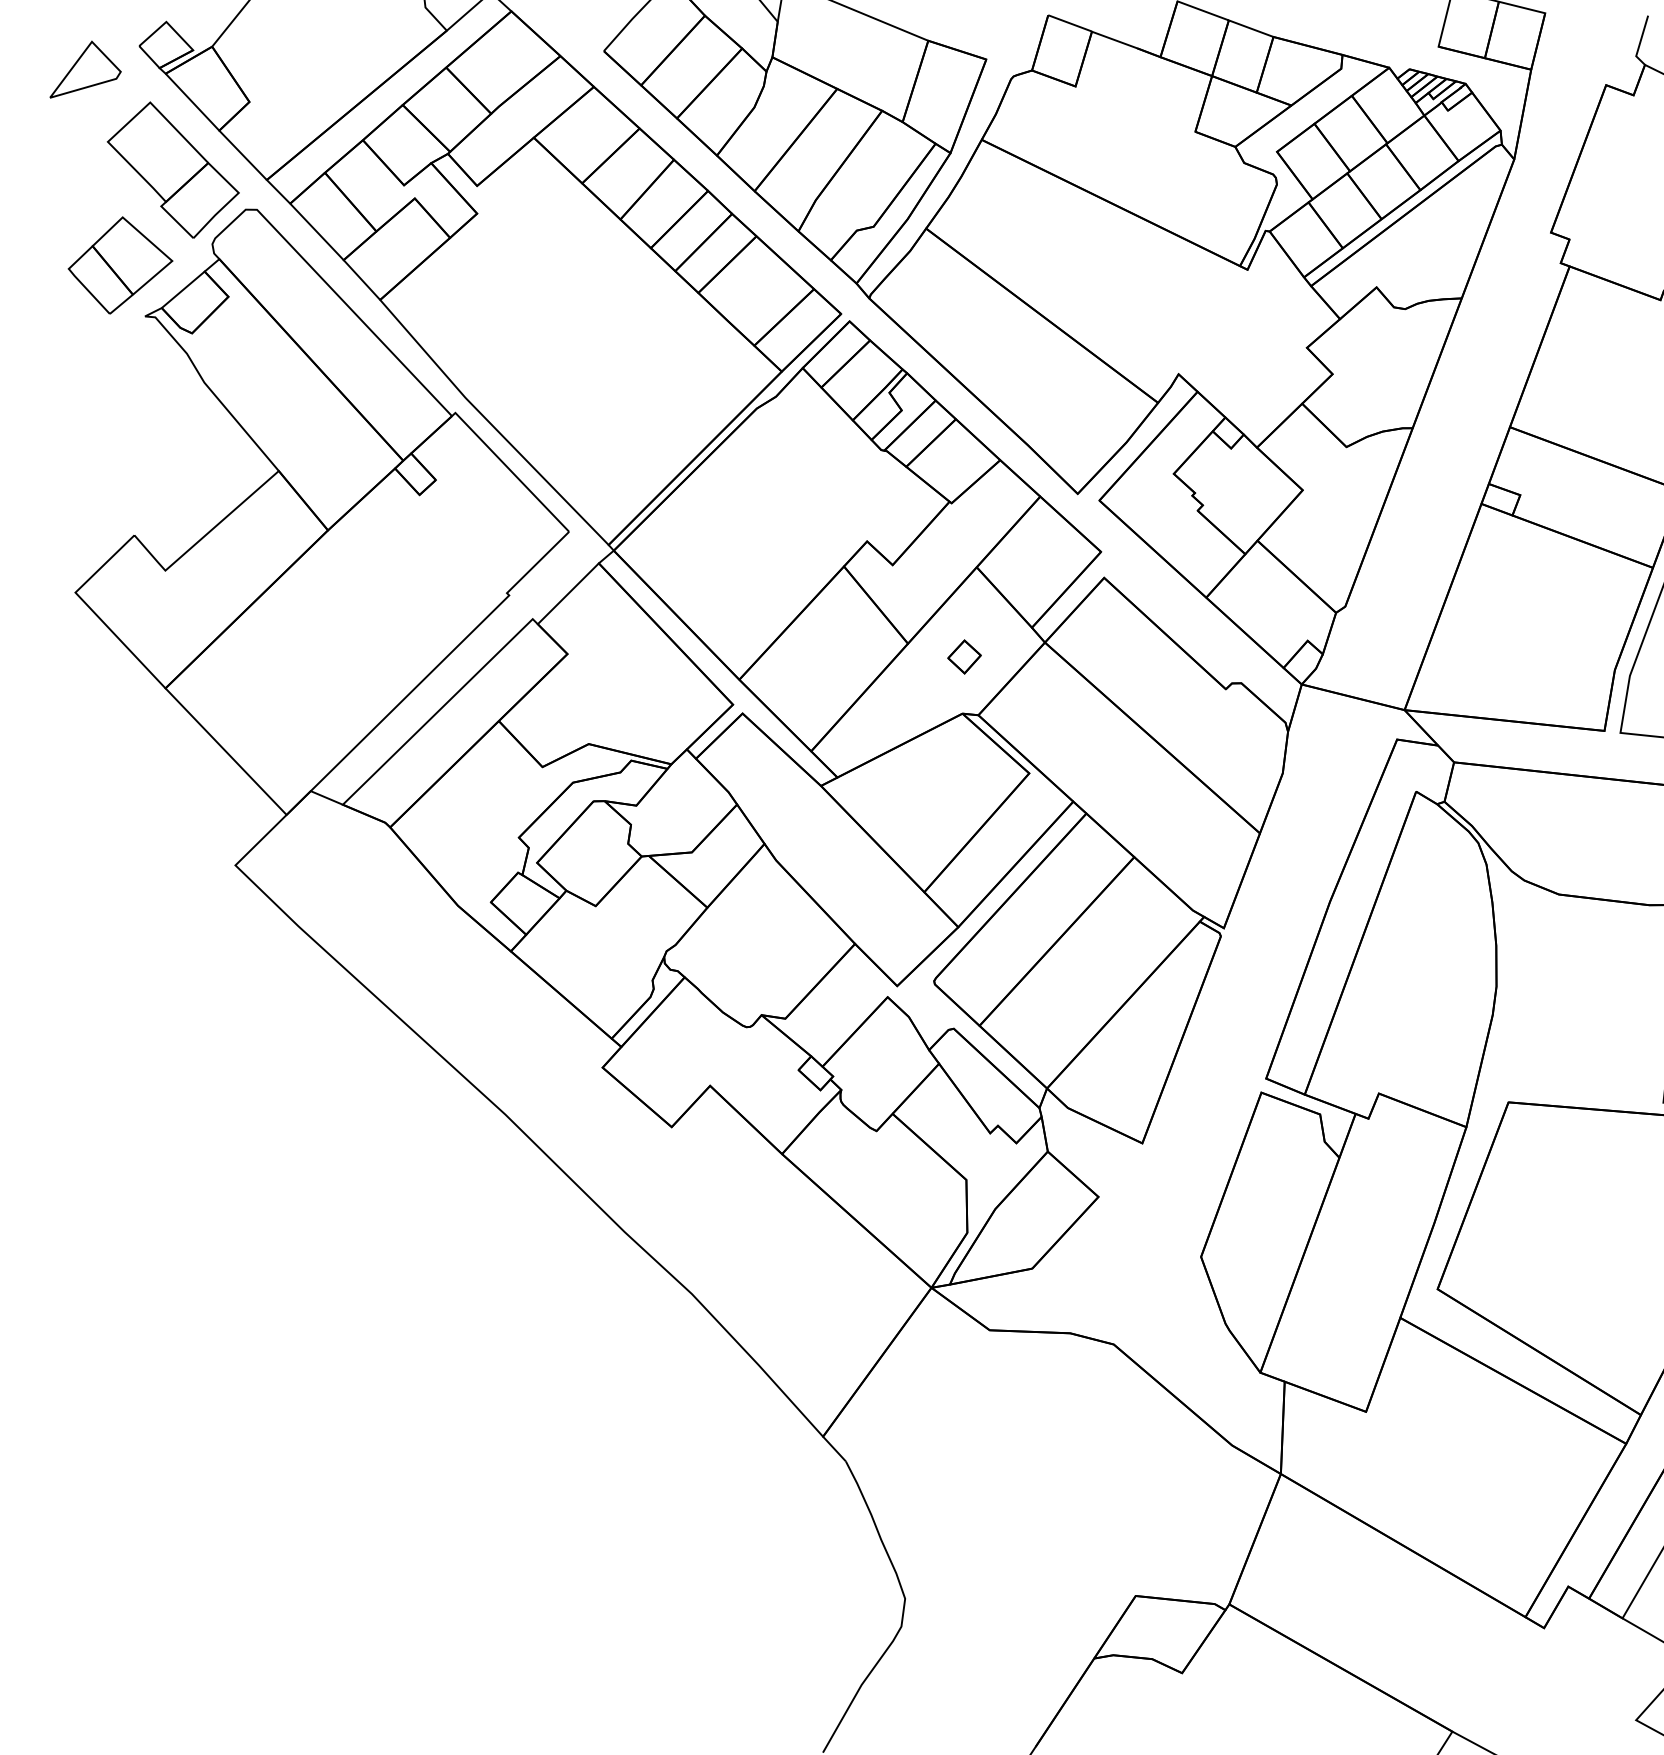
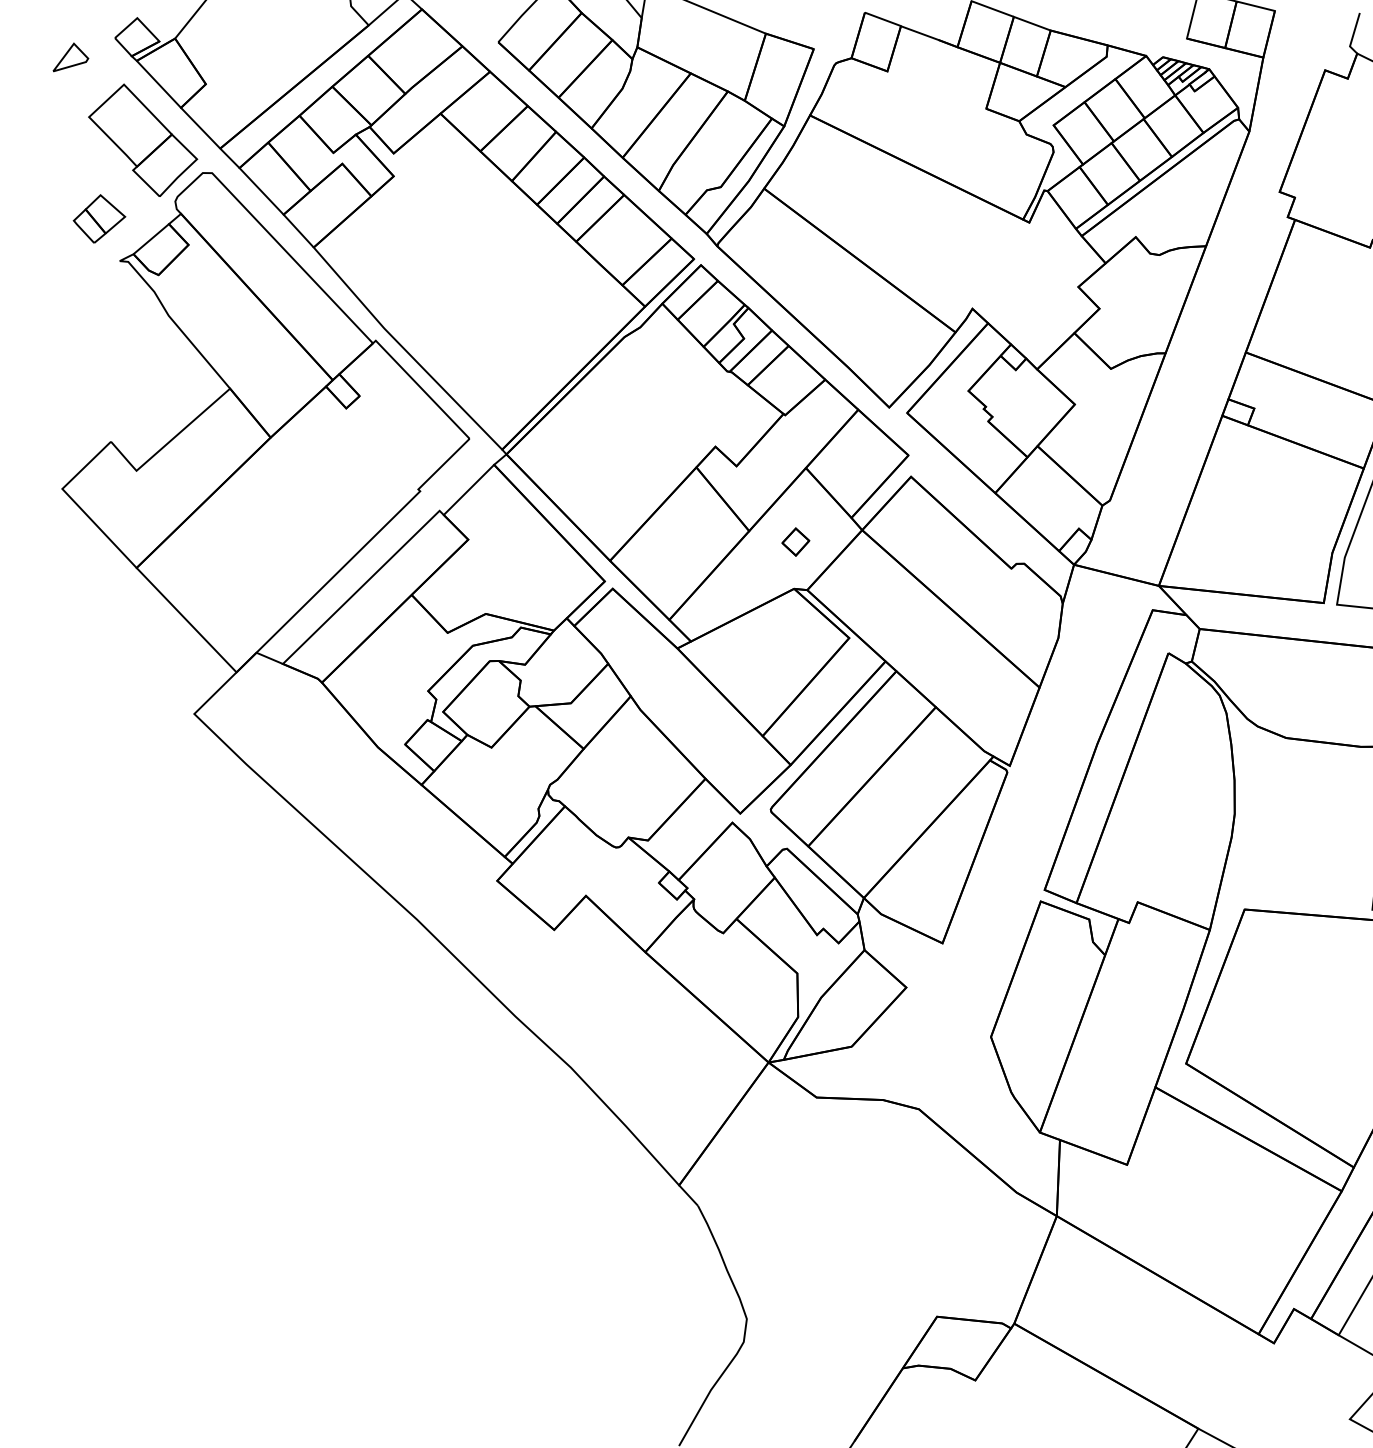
part: (85, 69) -> (70, 57), size x0.6
part: (120, 264) -> (99, 218), size x0.6

